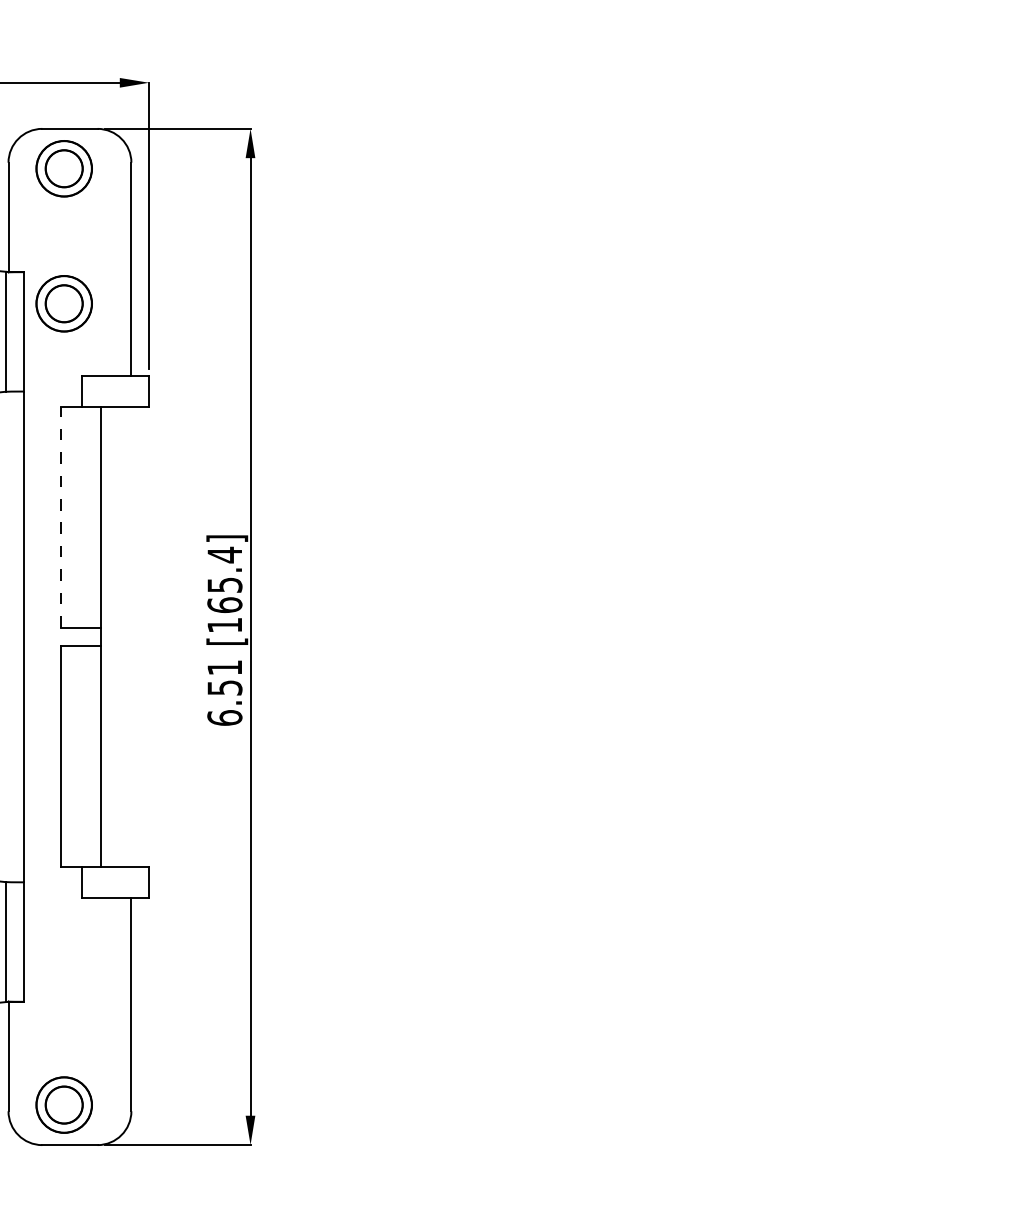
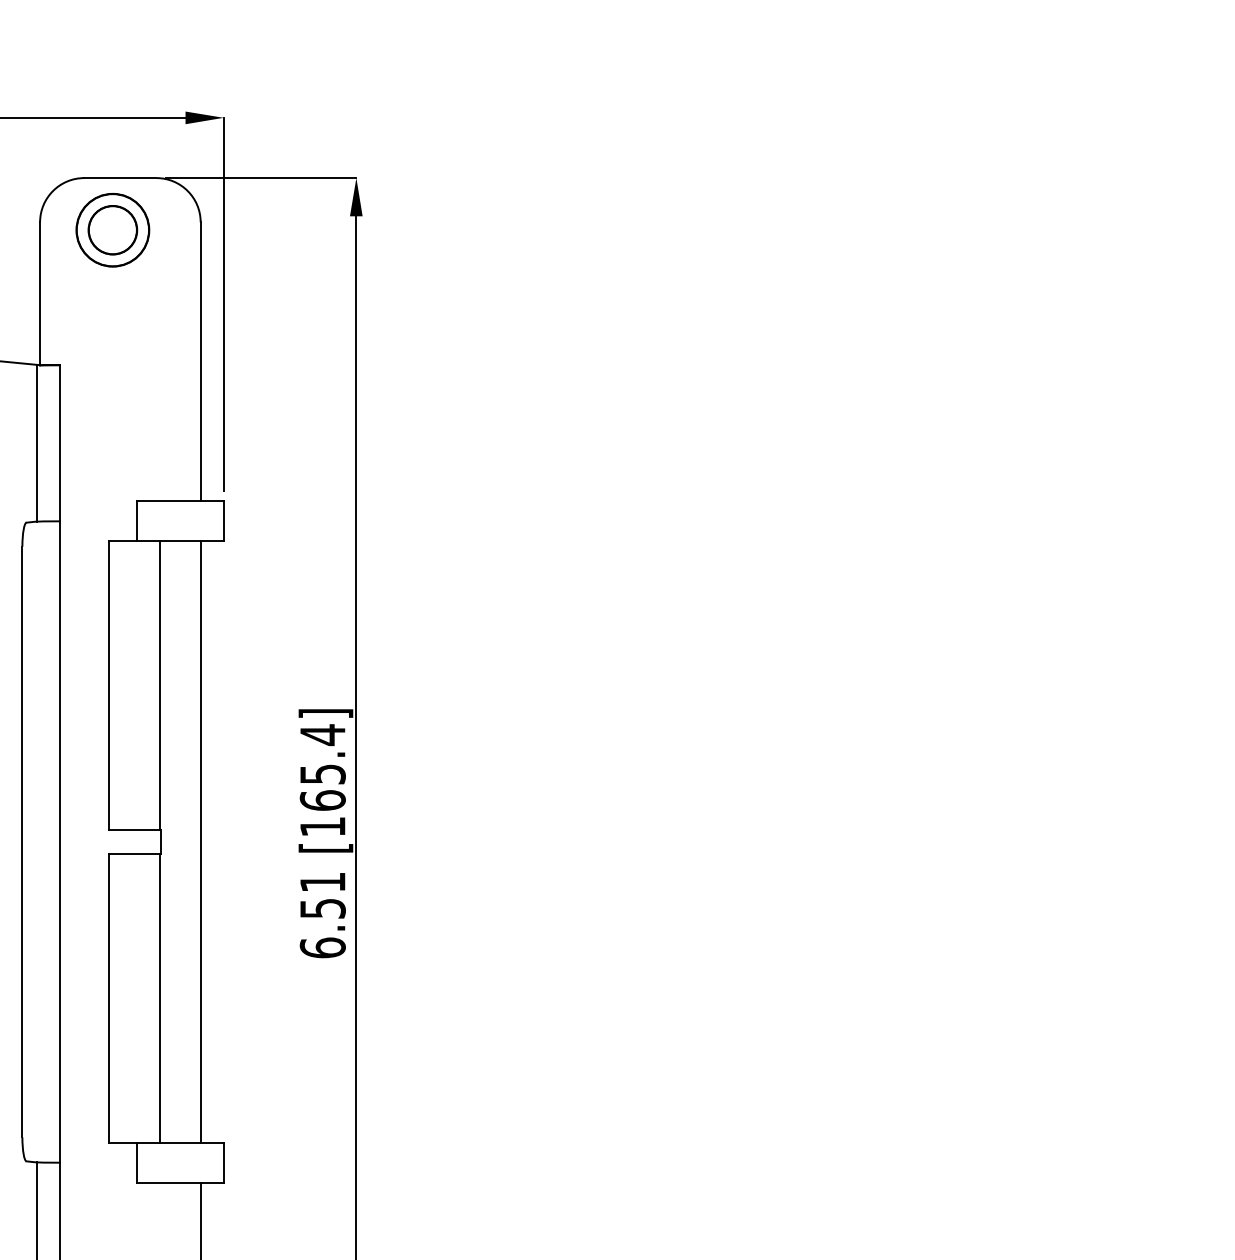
part: (63, 303) -> (111, 406), removed
line: (61, 517) -> (109, 685), dashed -> solid
line: (131, 636) -> (200, 841), added

